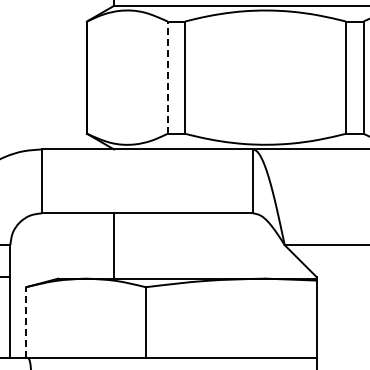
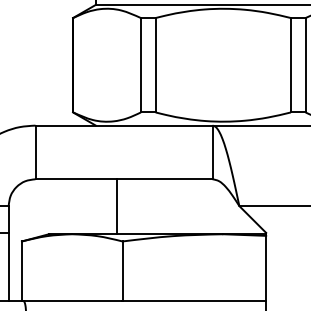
line: (167, 77) -> (140, 65), dashed -> solid
line: (113, 245) -> (116, 206), moved
line: (26, 322) -> (22, 271), dashed -> solid

